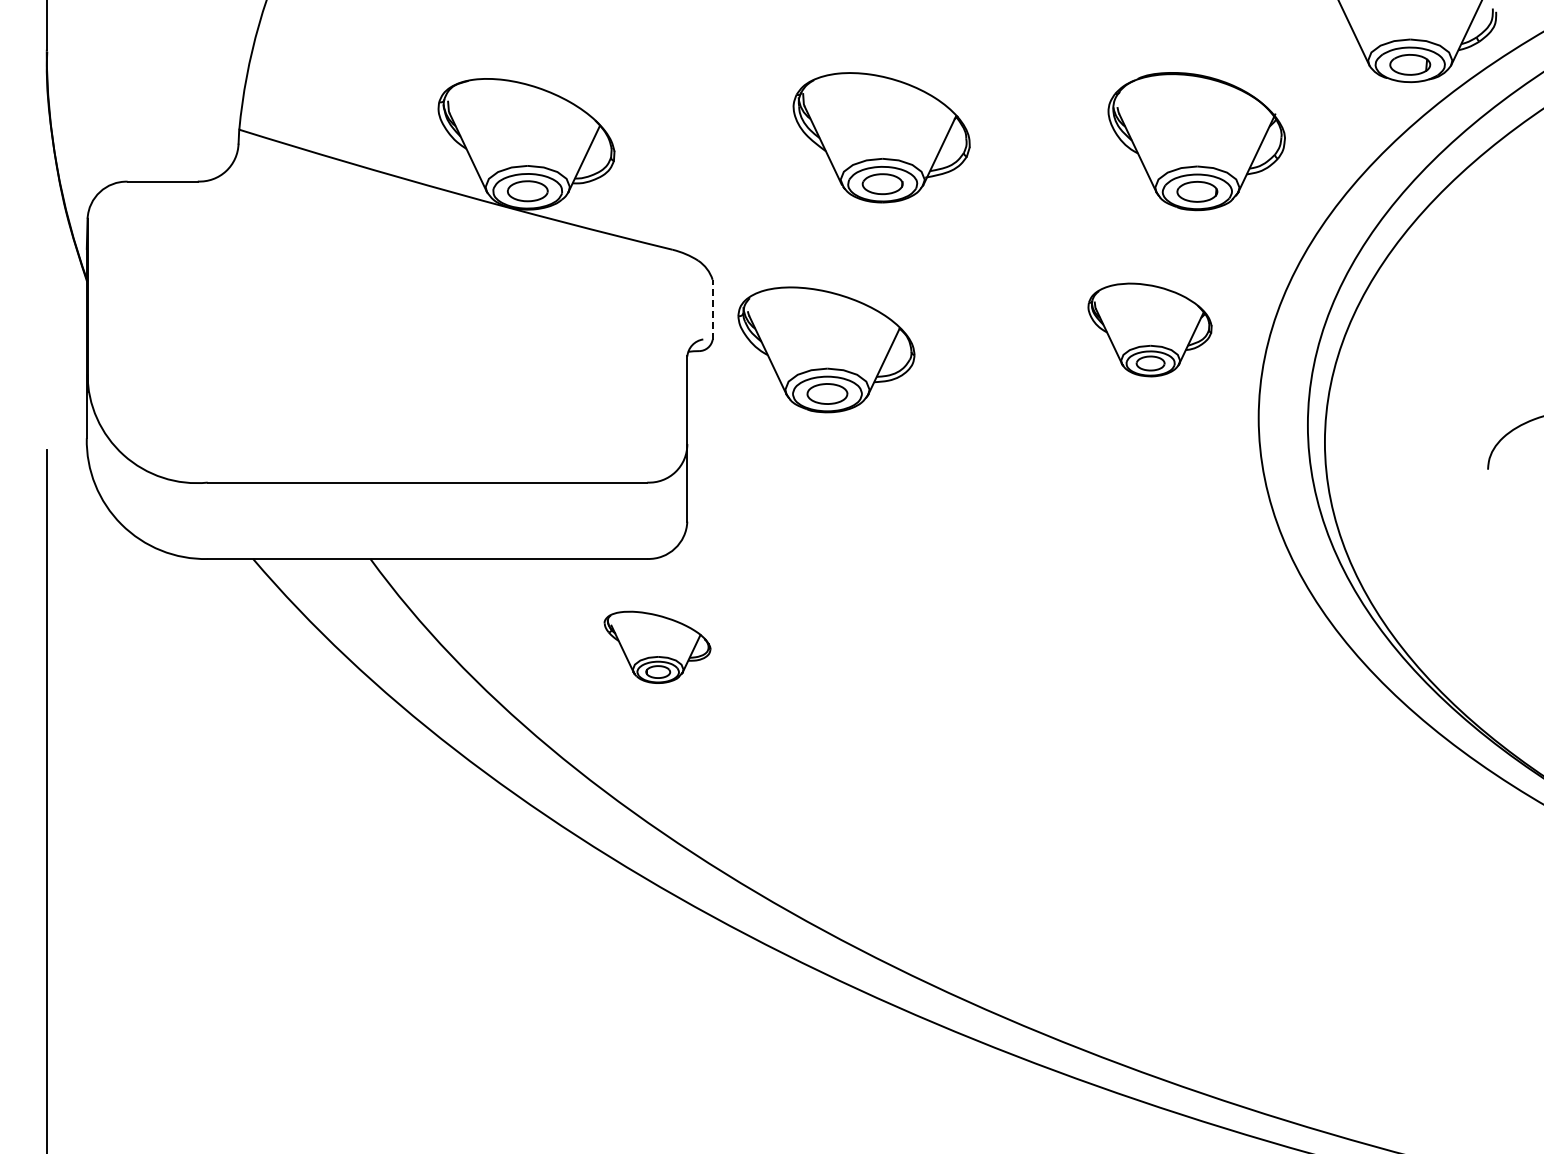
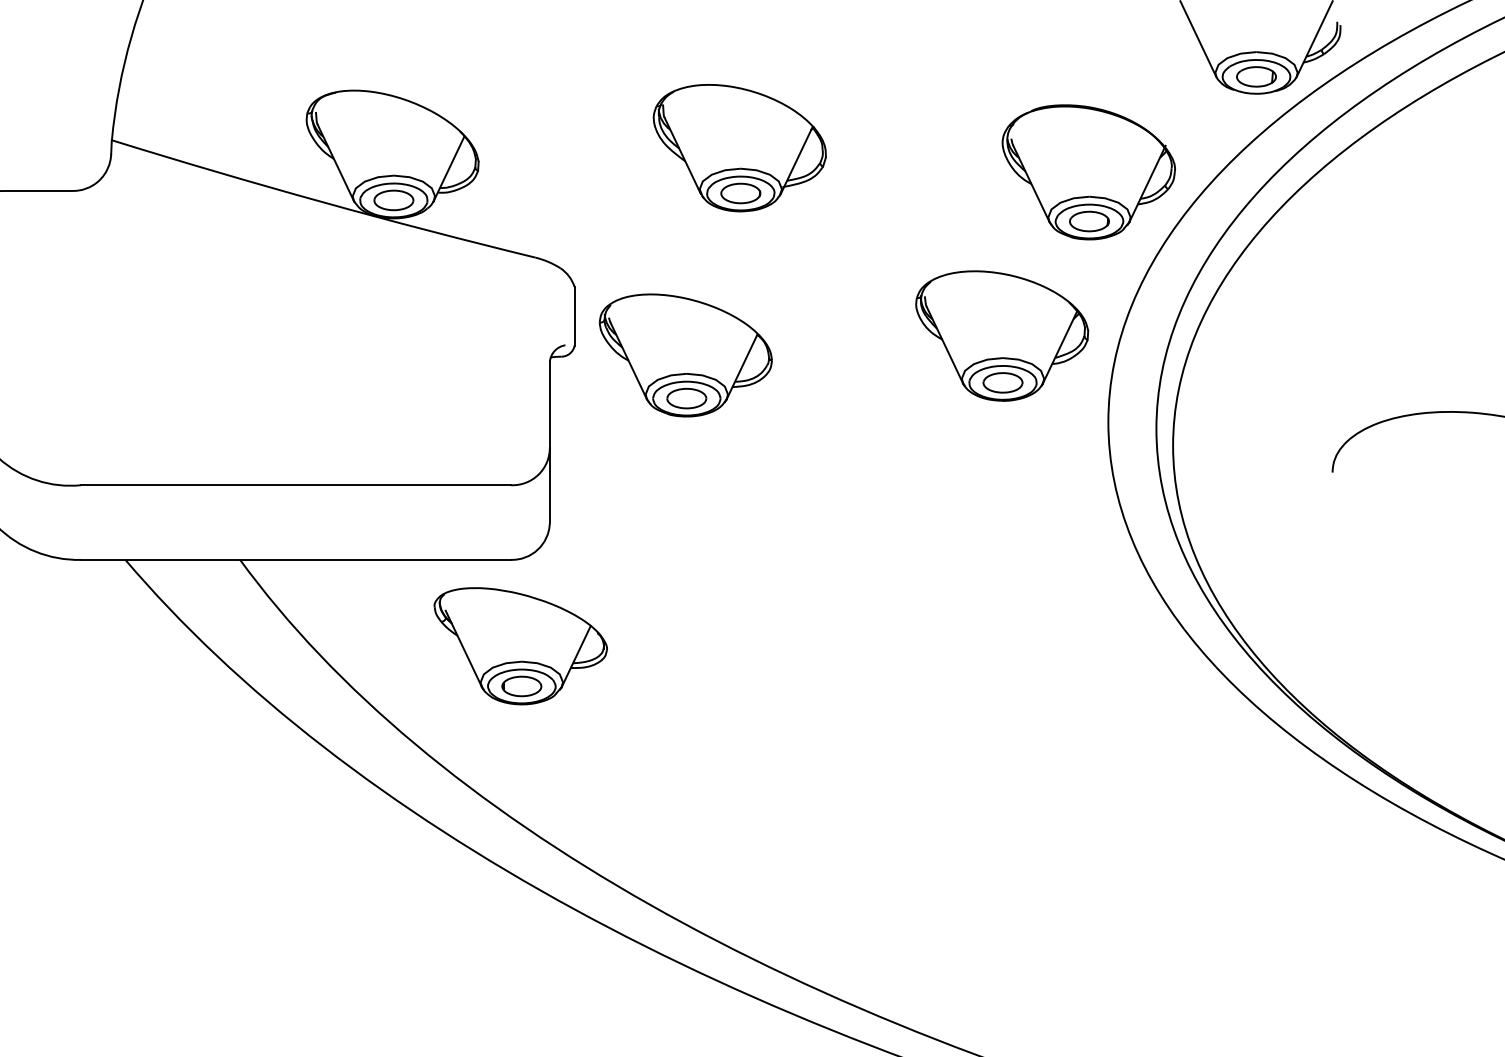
part: (1196, 141) -> (1088, 172), moved
line: (712, 309) -> (574, 316), dashed -> solid
part: (1149, 329) -> (1001, 335), size x1.43
part: (657, 647) -> (520, 646), size x1.67

